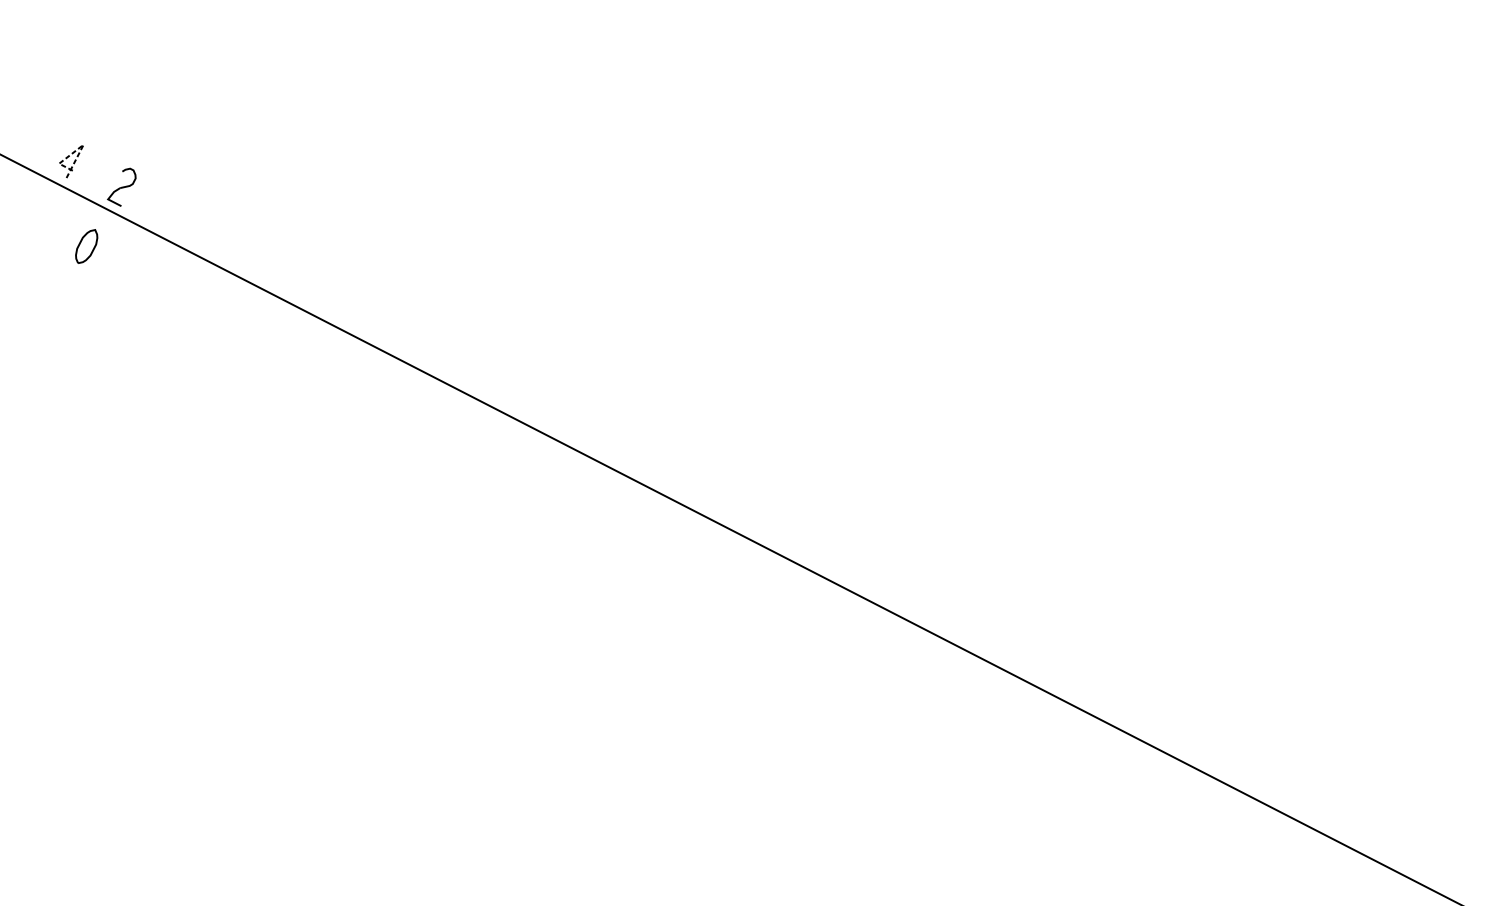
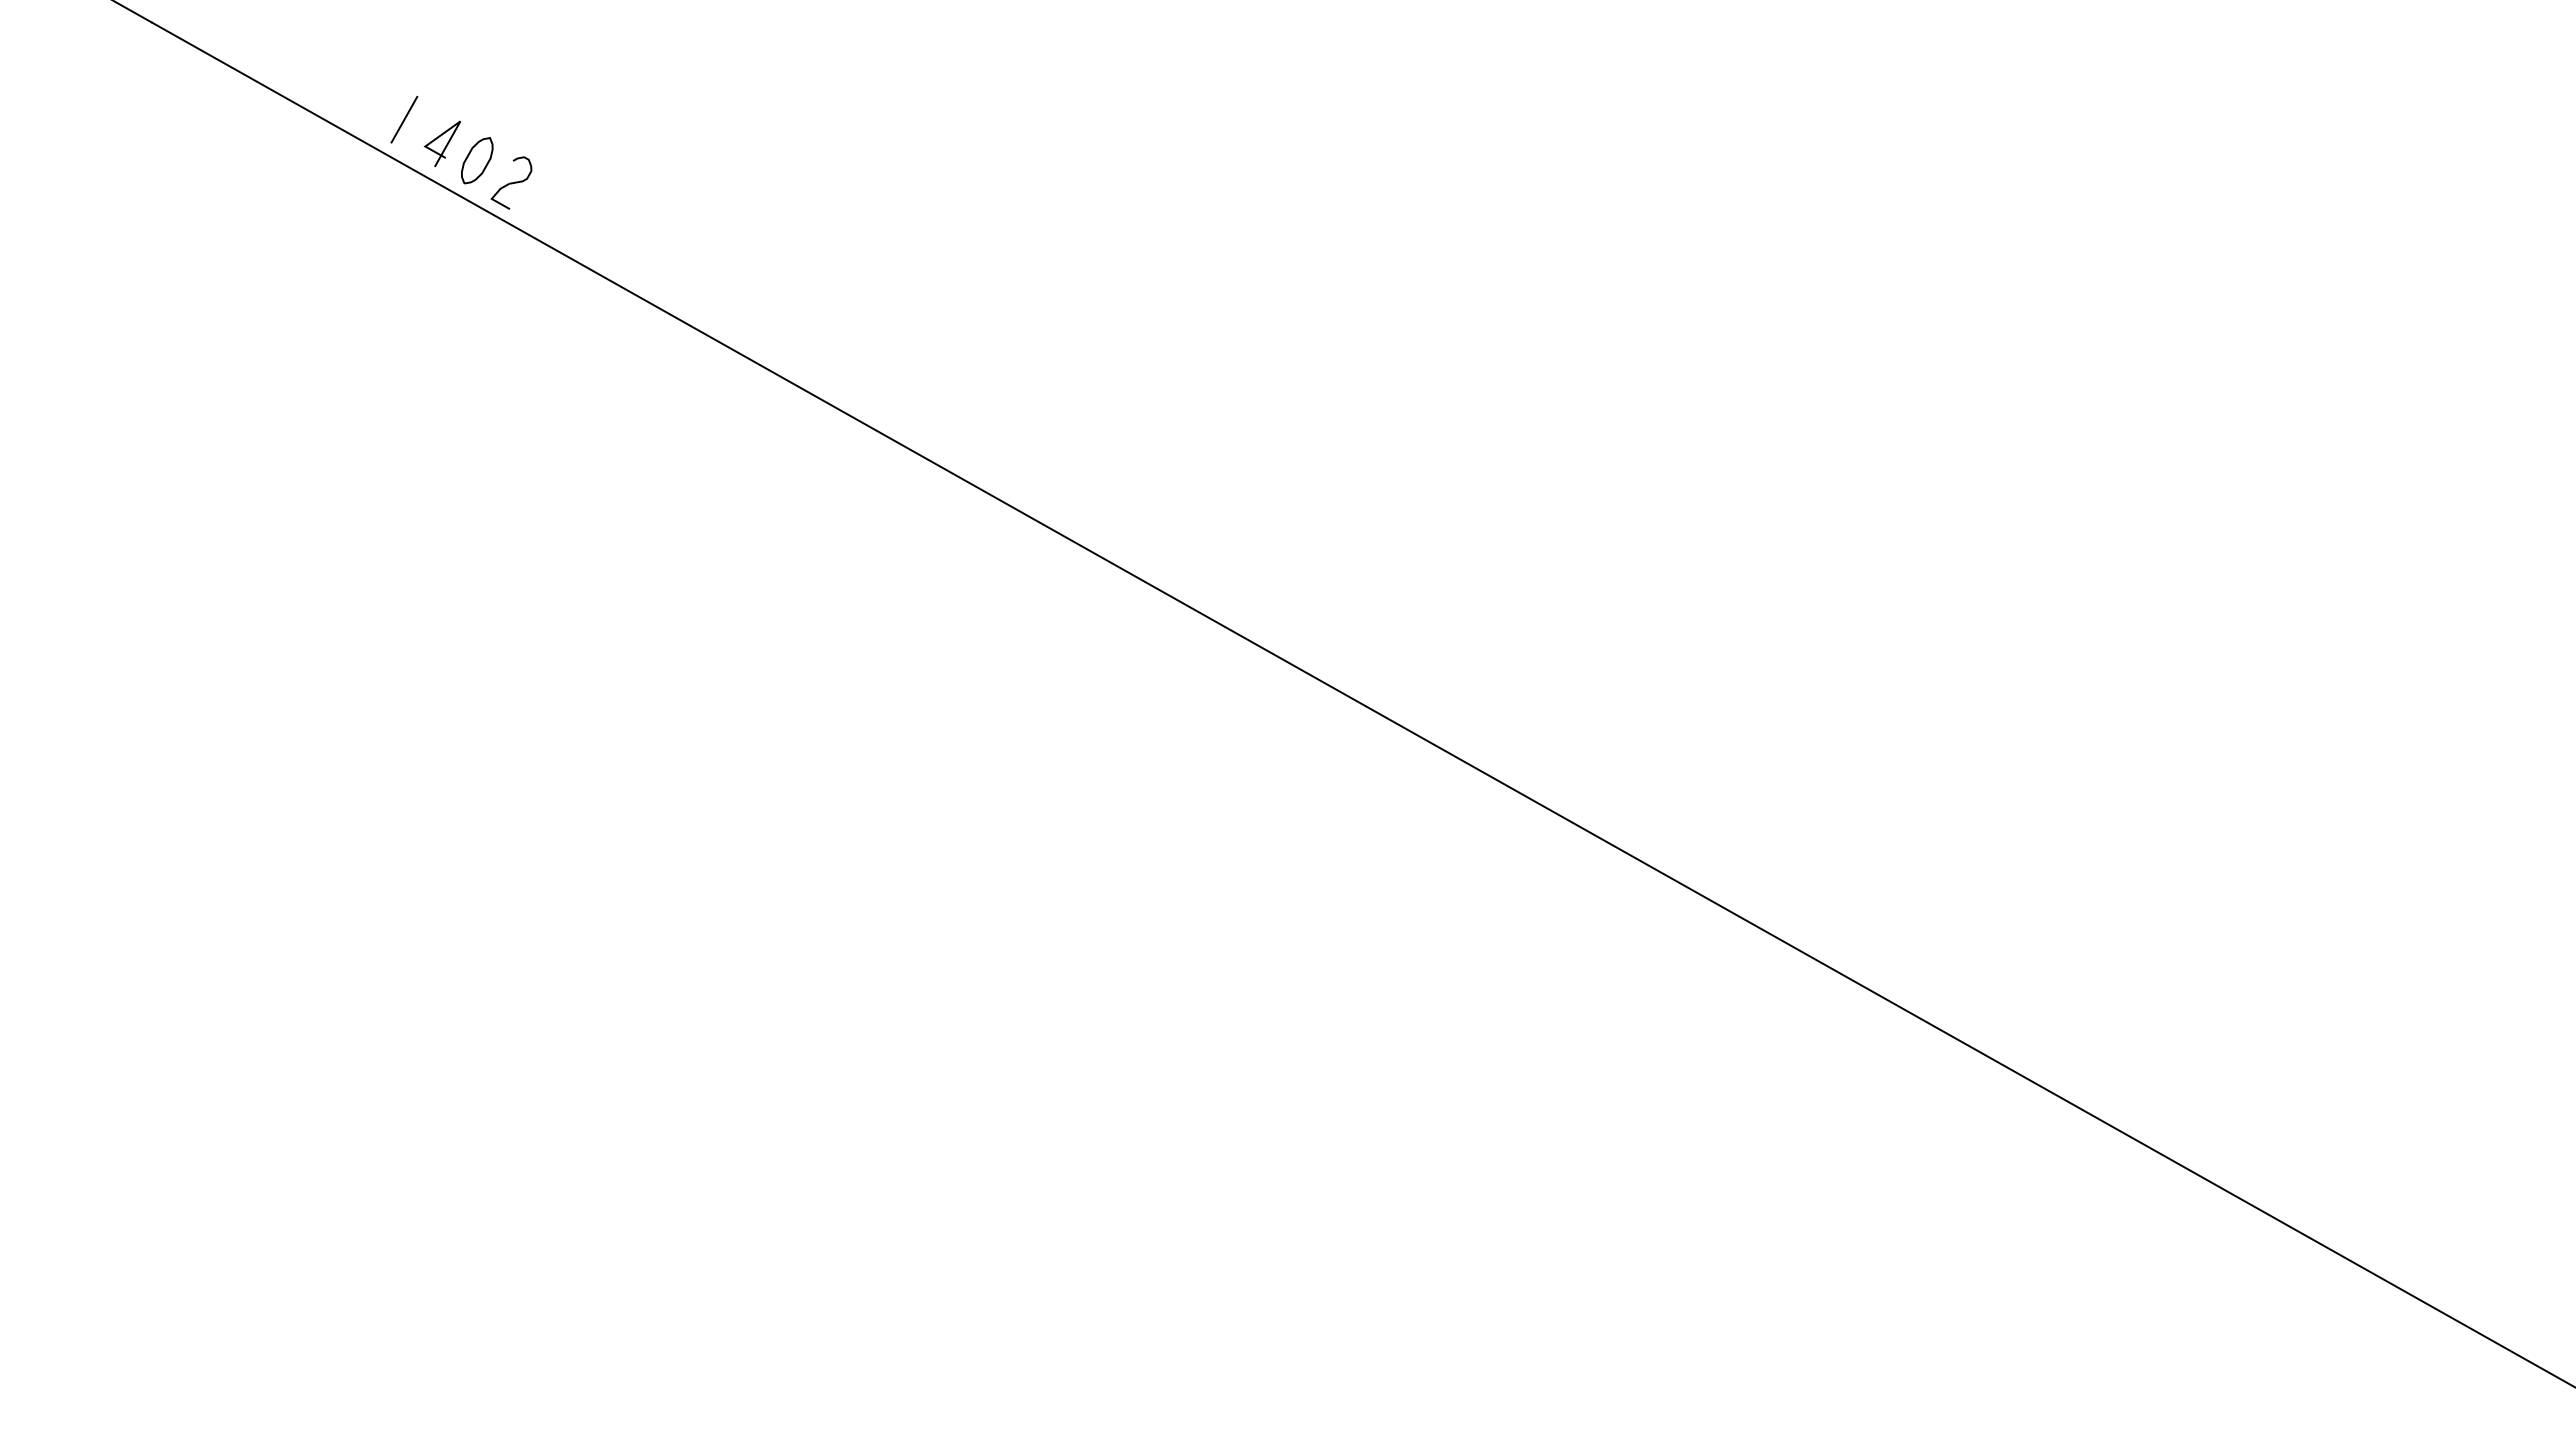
line: (43, 144) -> (404, 119), added
line: (79, 147) -> (454, 125), dashed -> solid
part: (86, 246) -> (477, 160), moved

